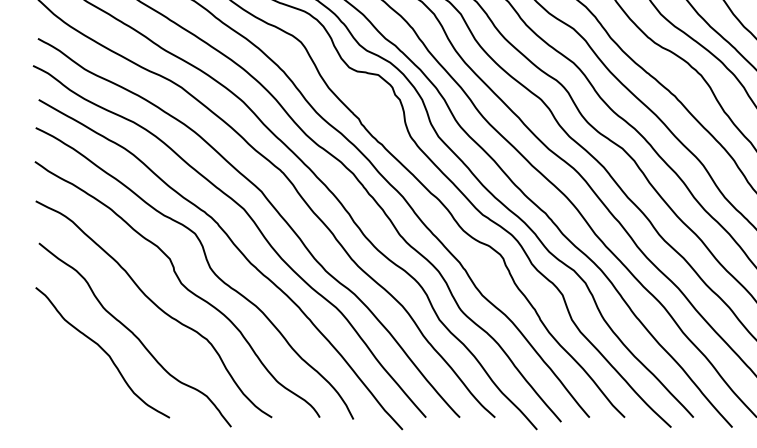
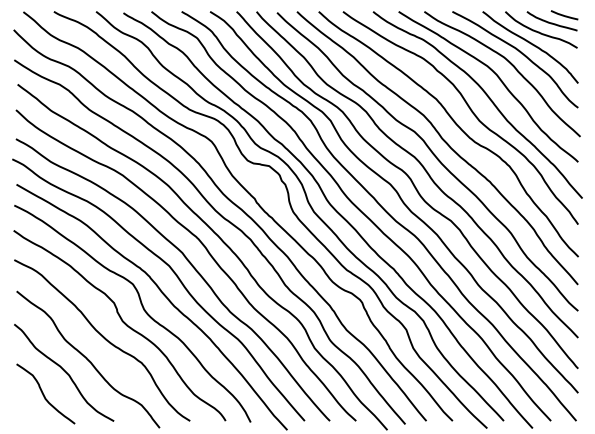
curve: (76, 381) -> (44, 394), added

